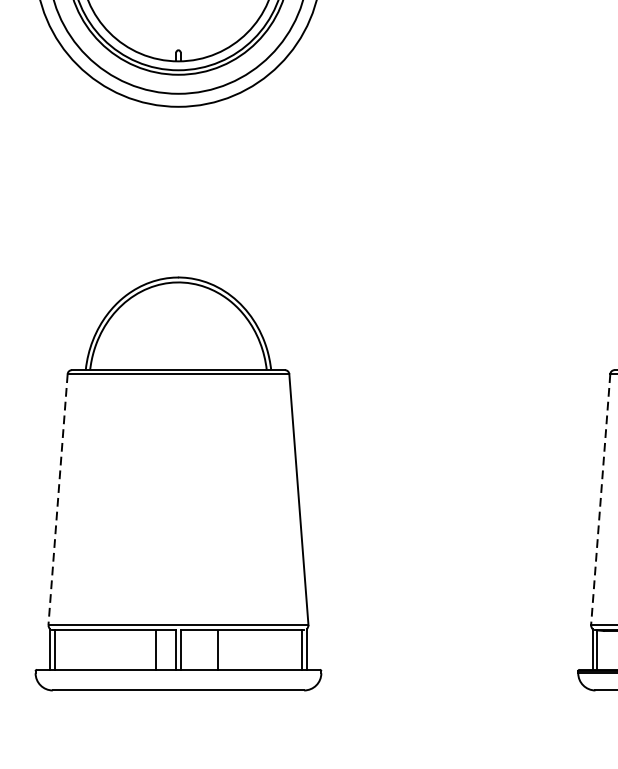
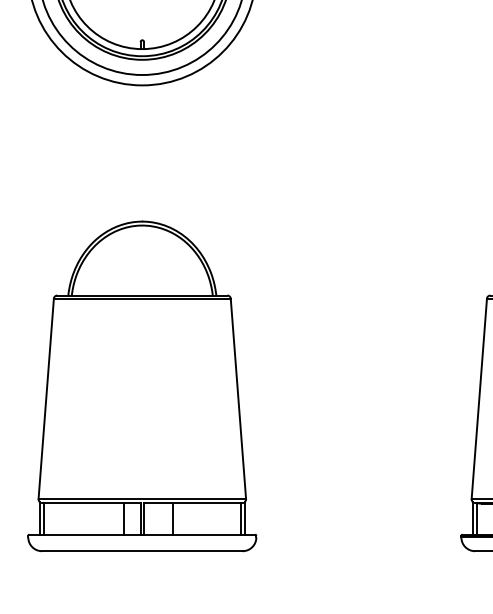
line: (58, 500) -> (46, 399), dashed -> solid
line: (600, 500) -> (479, 399), dashed -> solid

